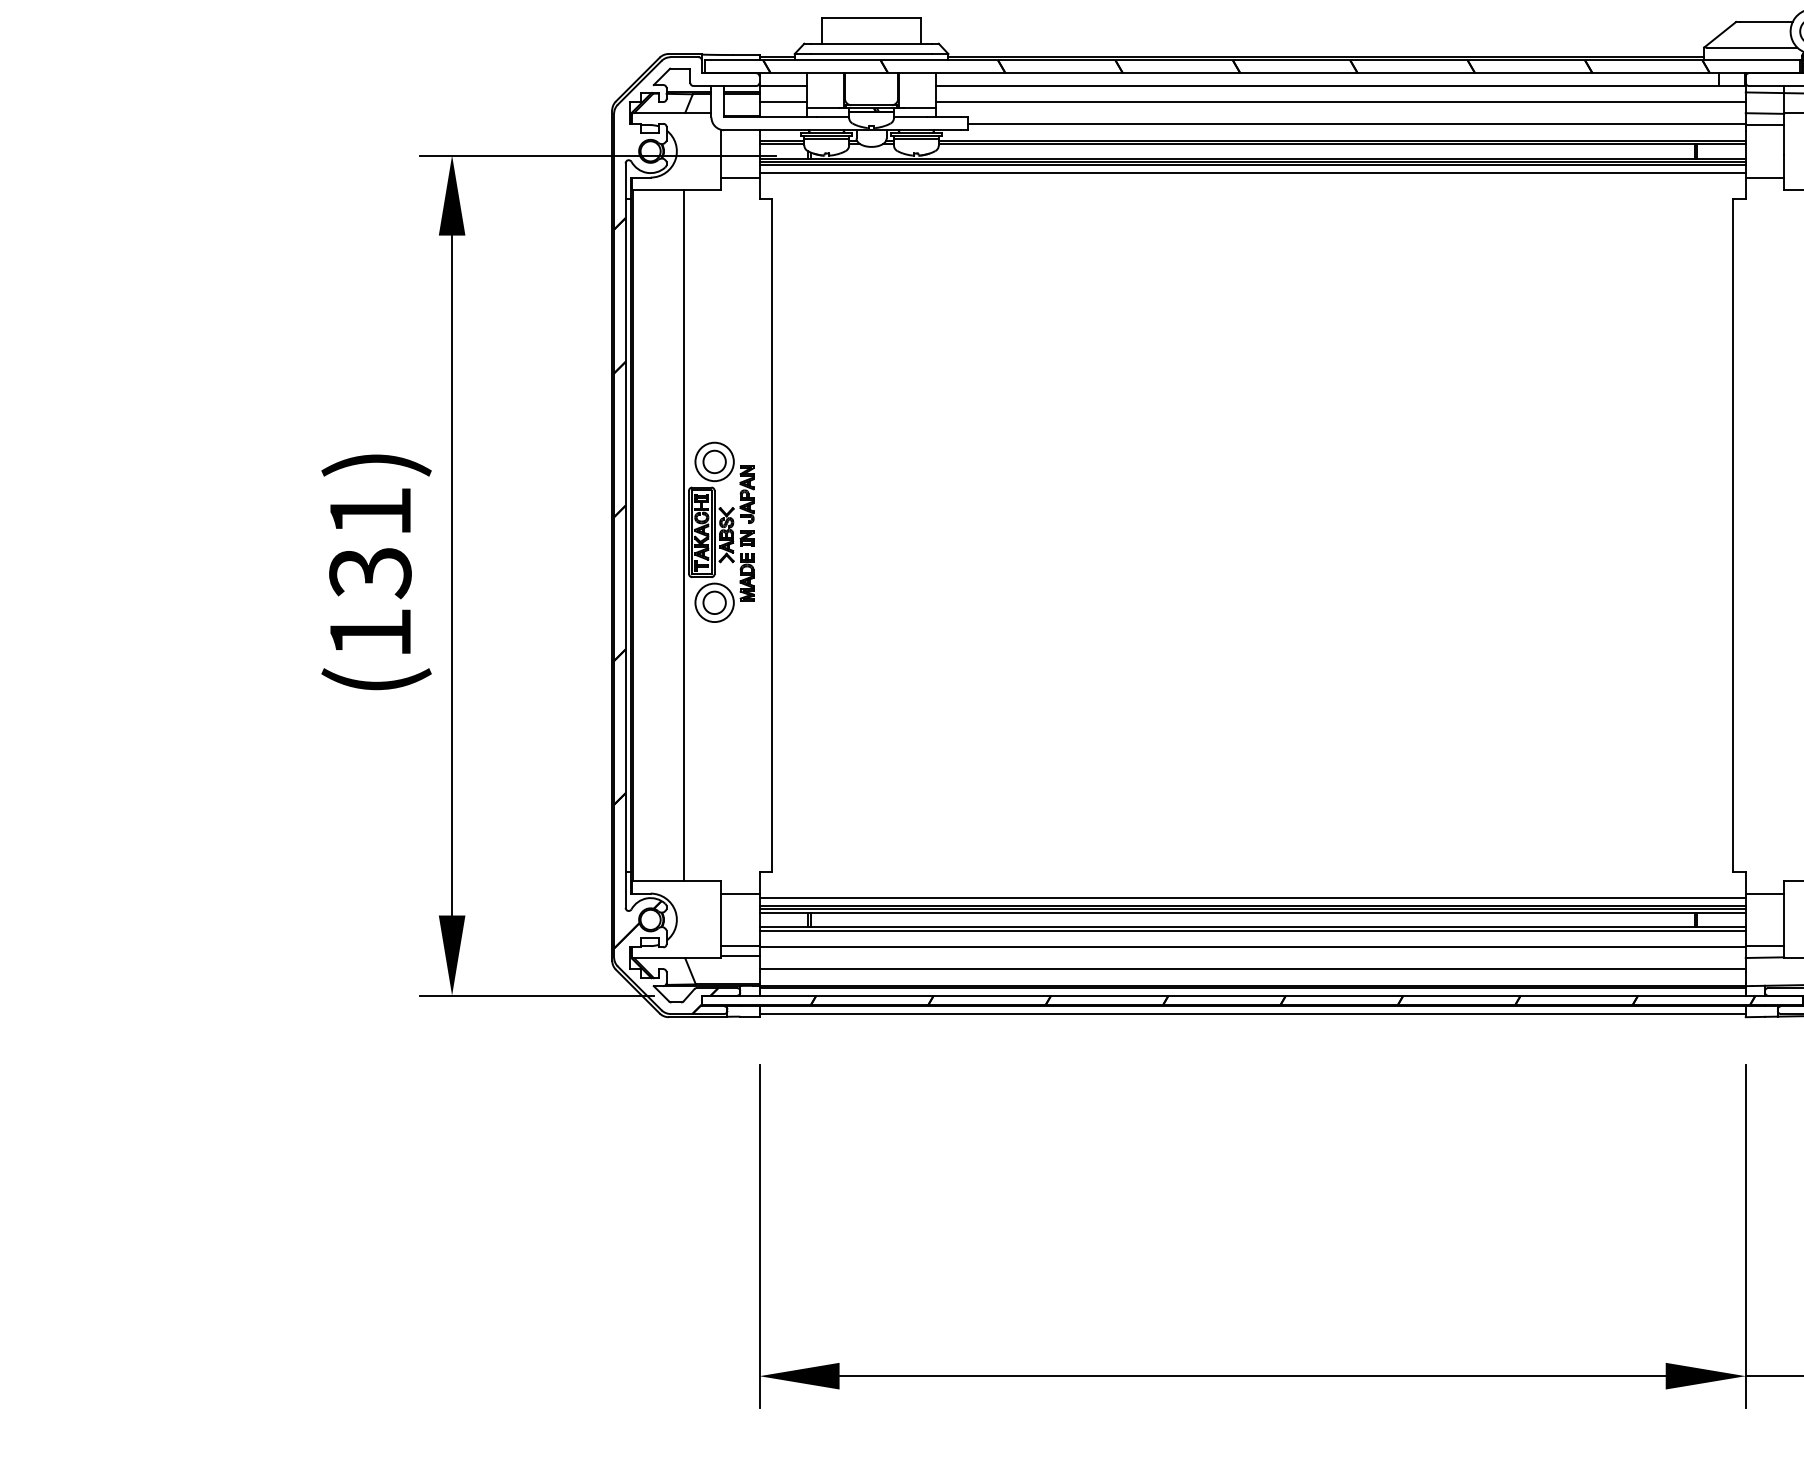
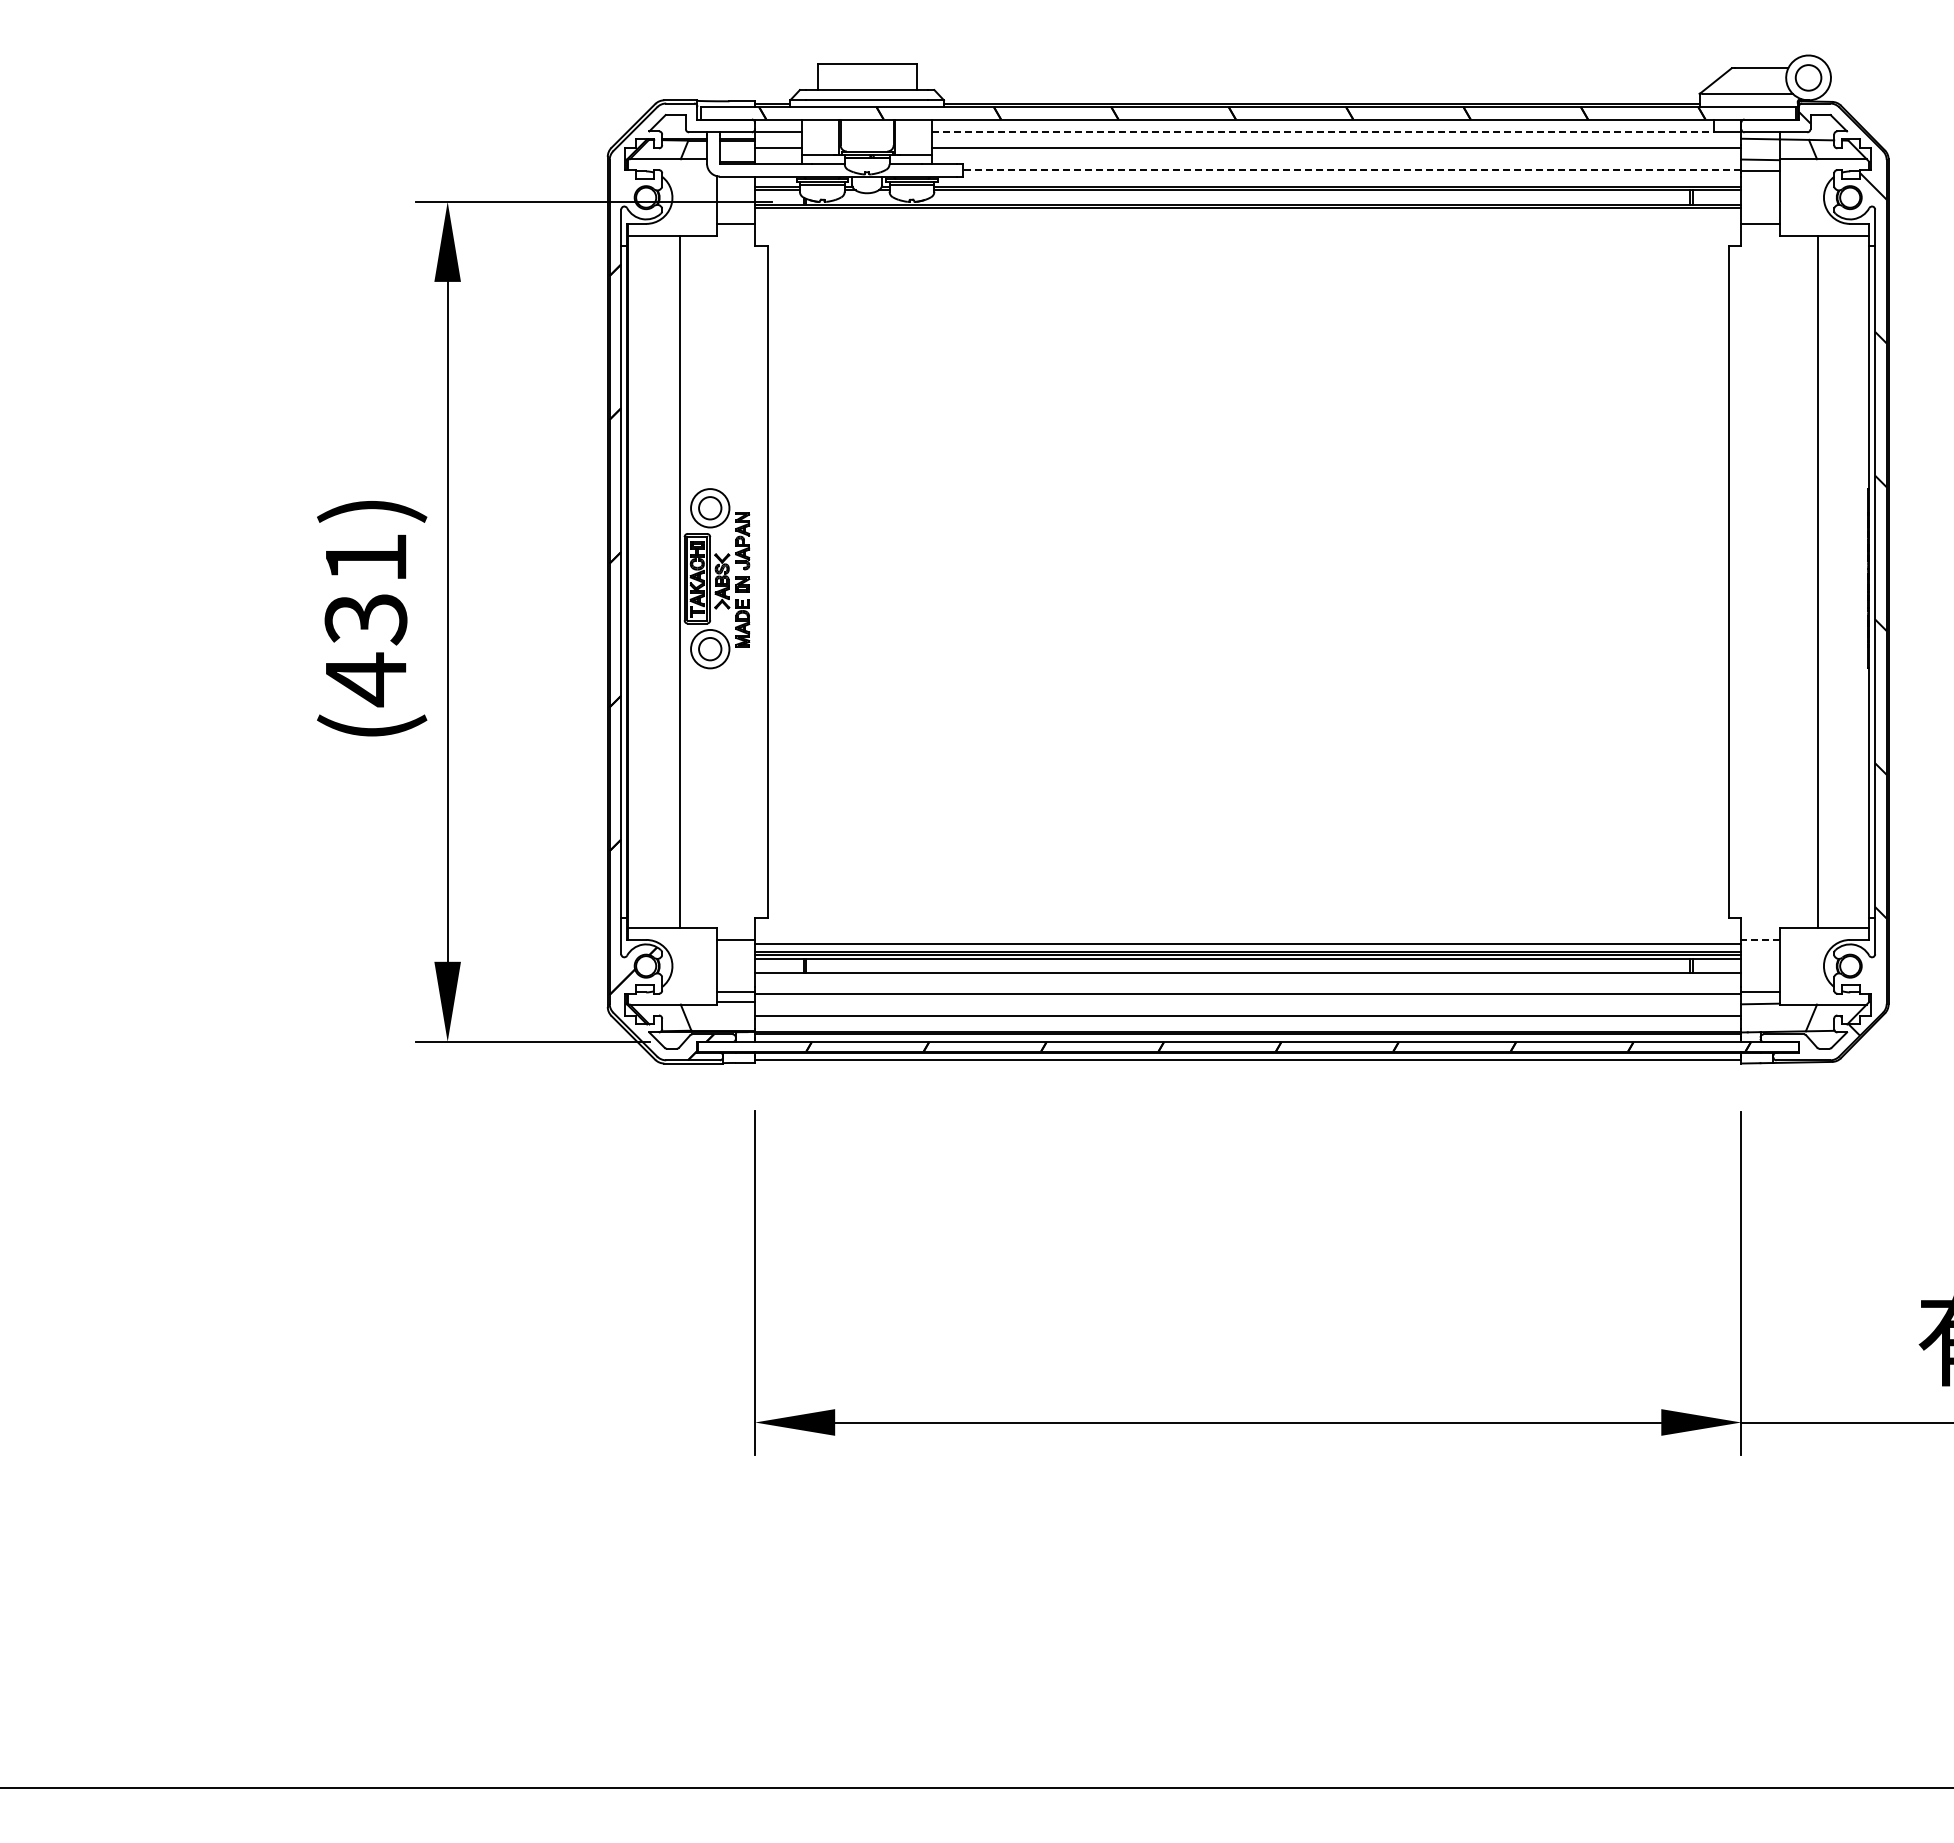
line: (1327, 86) -> (1323, 132), solid -> dashed
line: (1355, 124) -> (1351, 170), solid -> dashed
line: (1252, 165) -> (1248, 211), removed
line: (1252, 173) -> (1248, 219), removed
text: (370, 633) -> (366, 679), (131) -> (431)
line: (1764, 893) -> (1760, 939), solid -> dashed
line: (1252, 930) -> (1248, 976), removed

